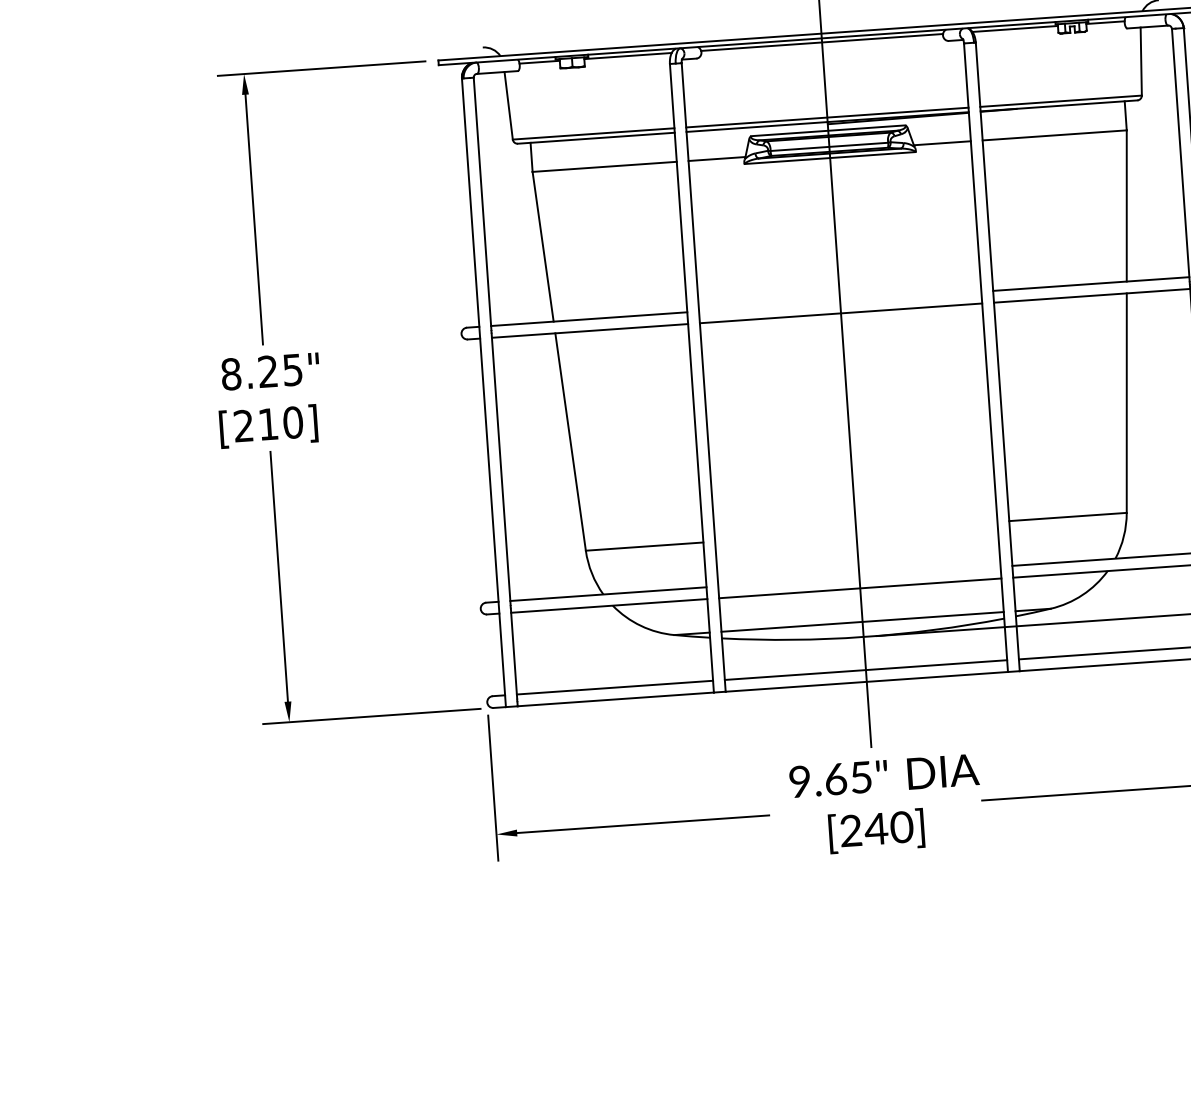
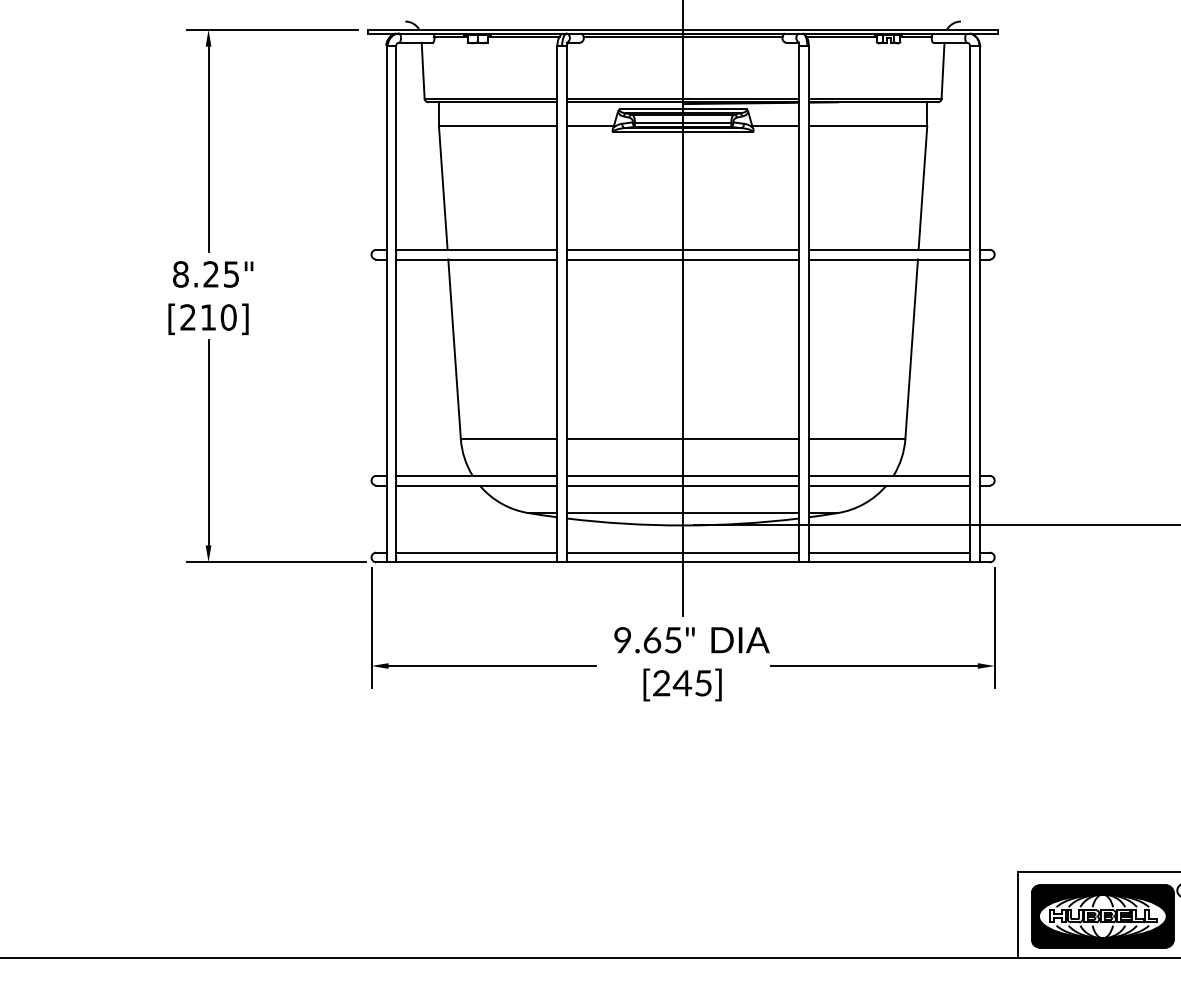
line: (840, 301) -> (683, 249), added
line: (856, 532) -> (683, 439), added
line: (859, 576) -> (683, 475), added
text: (901, 827) -> (703, 683), [240] -> [245]

